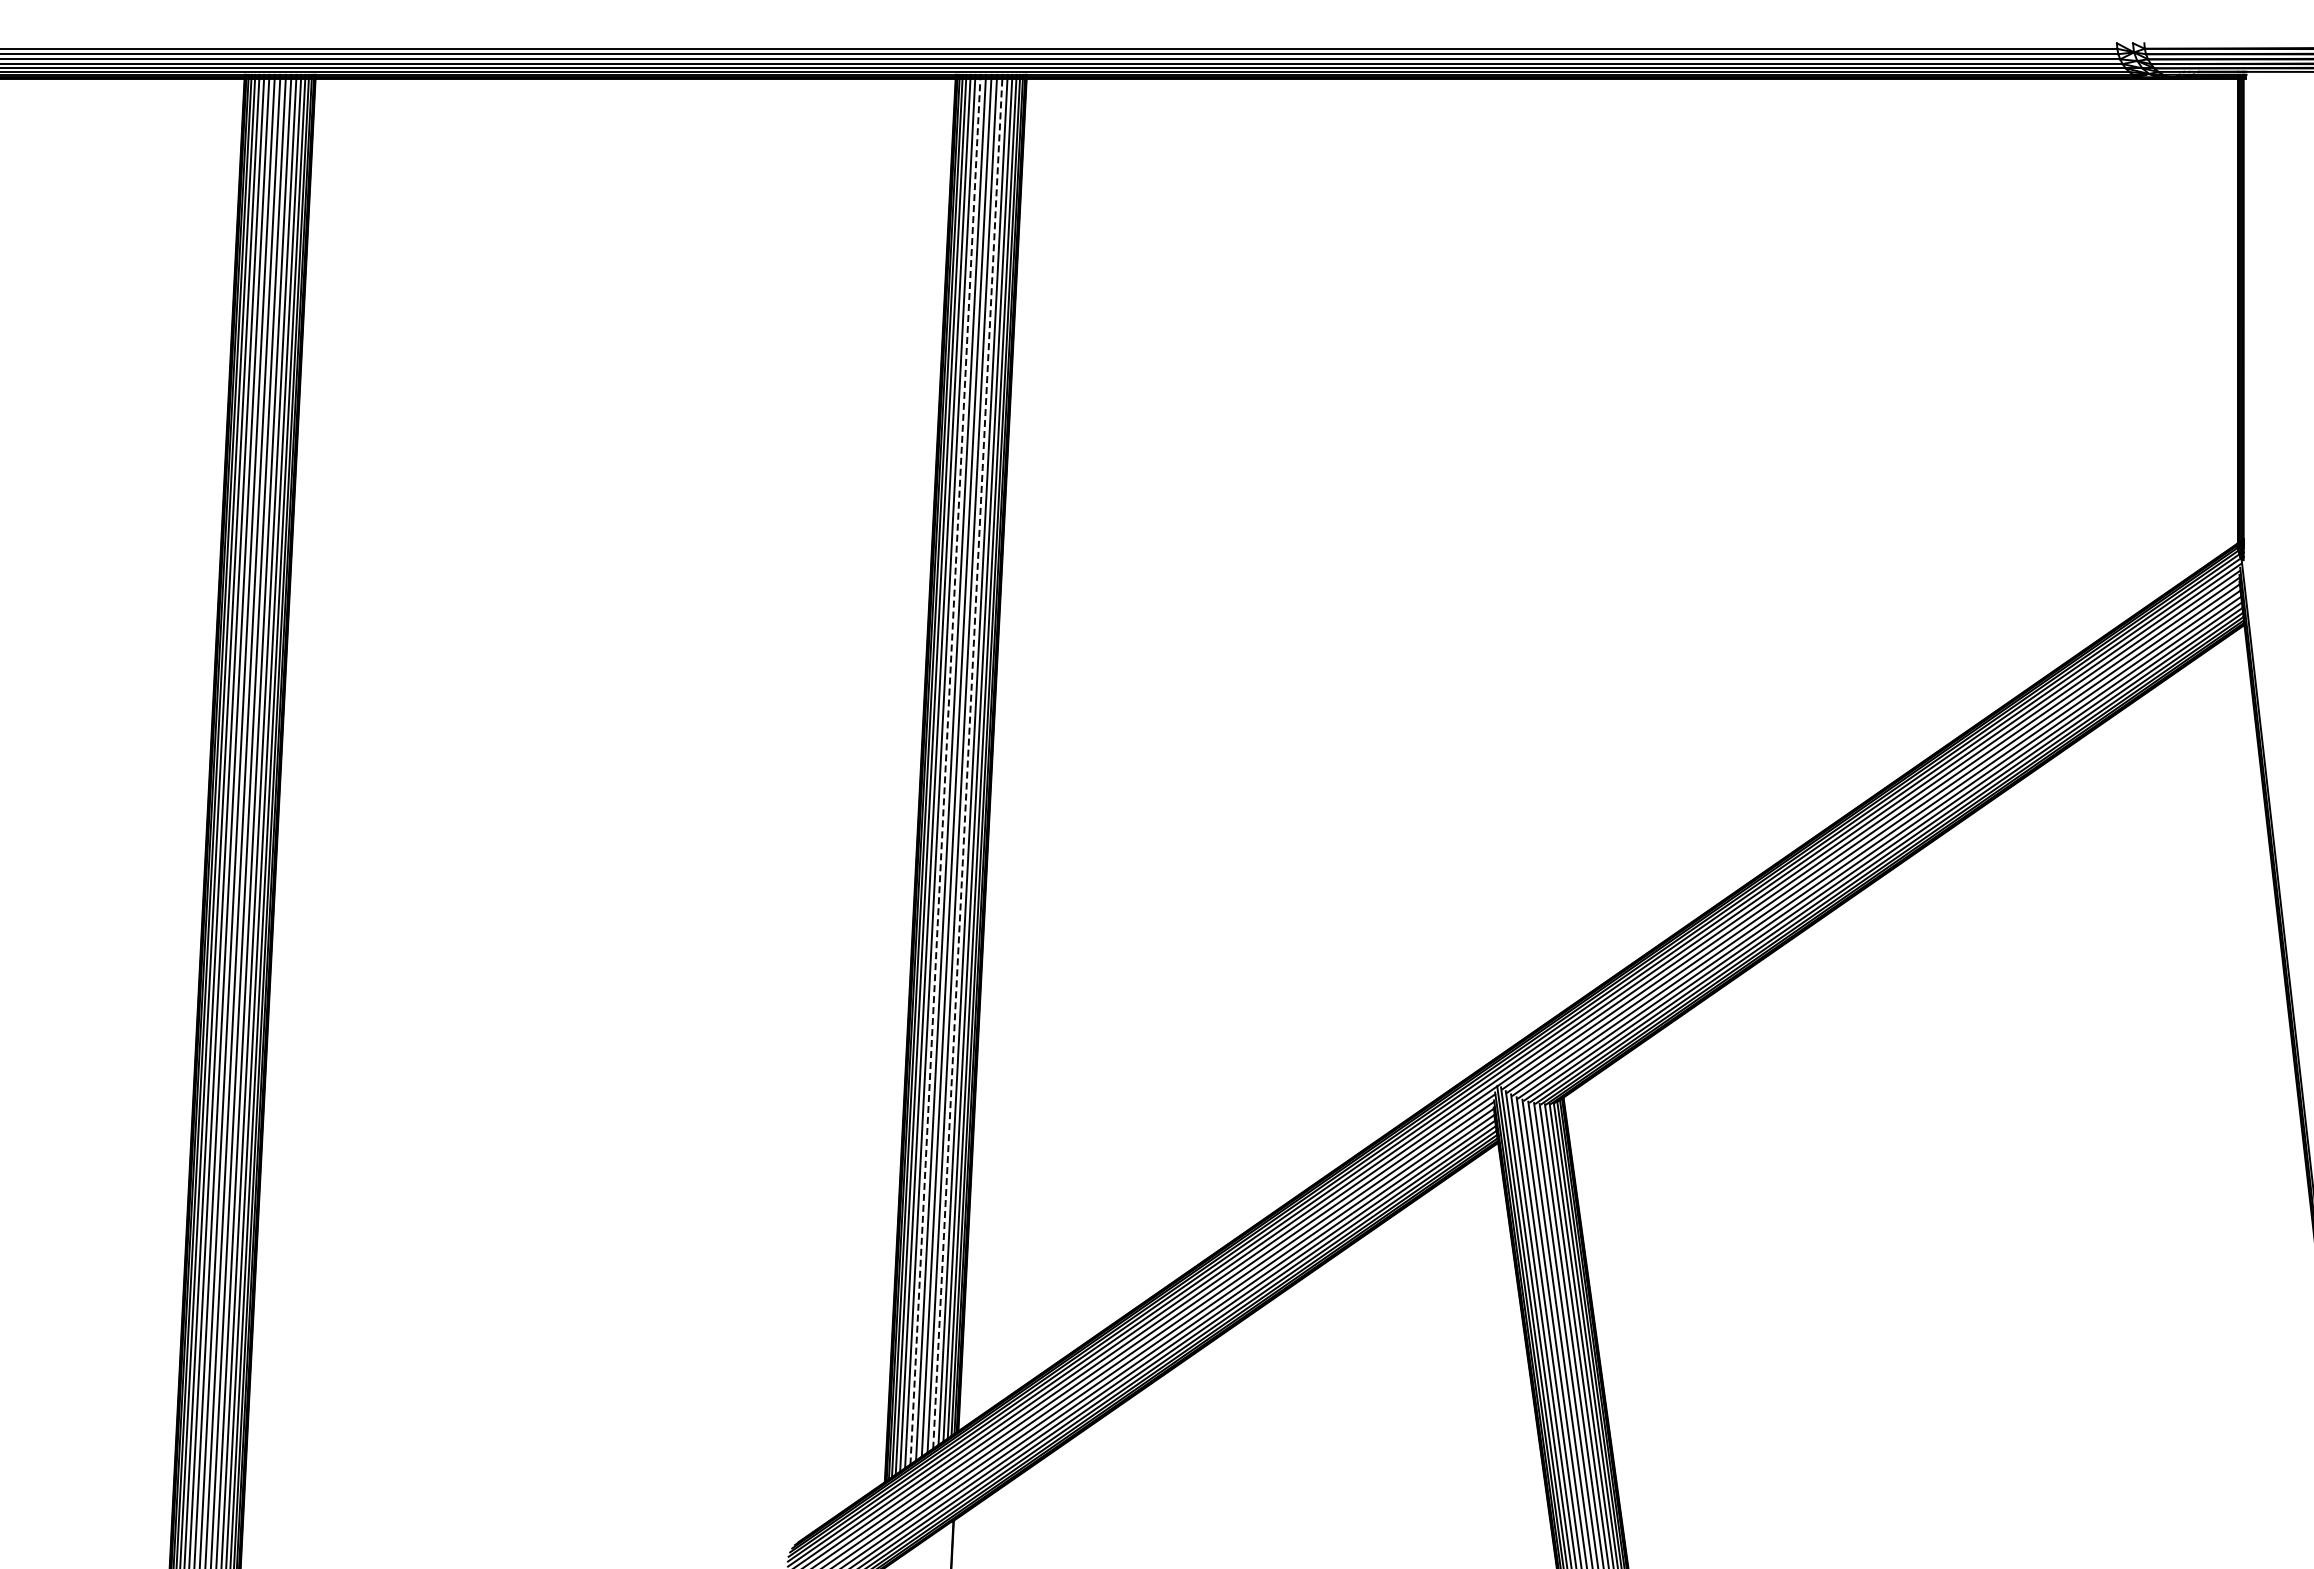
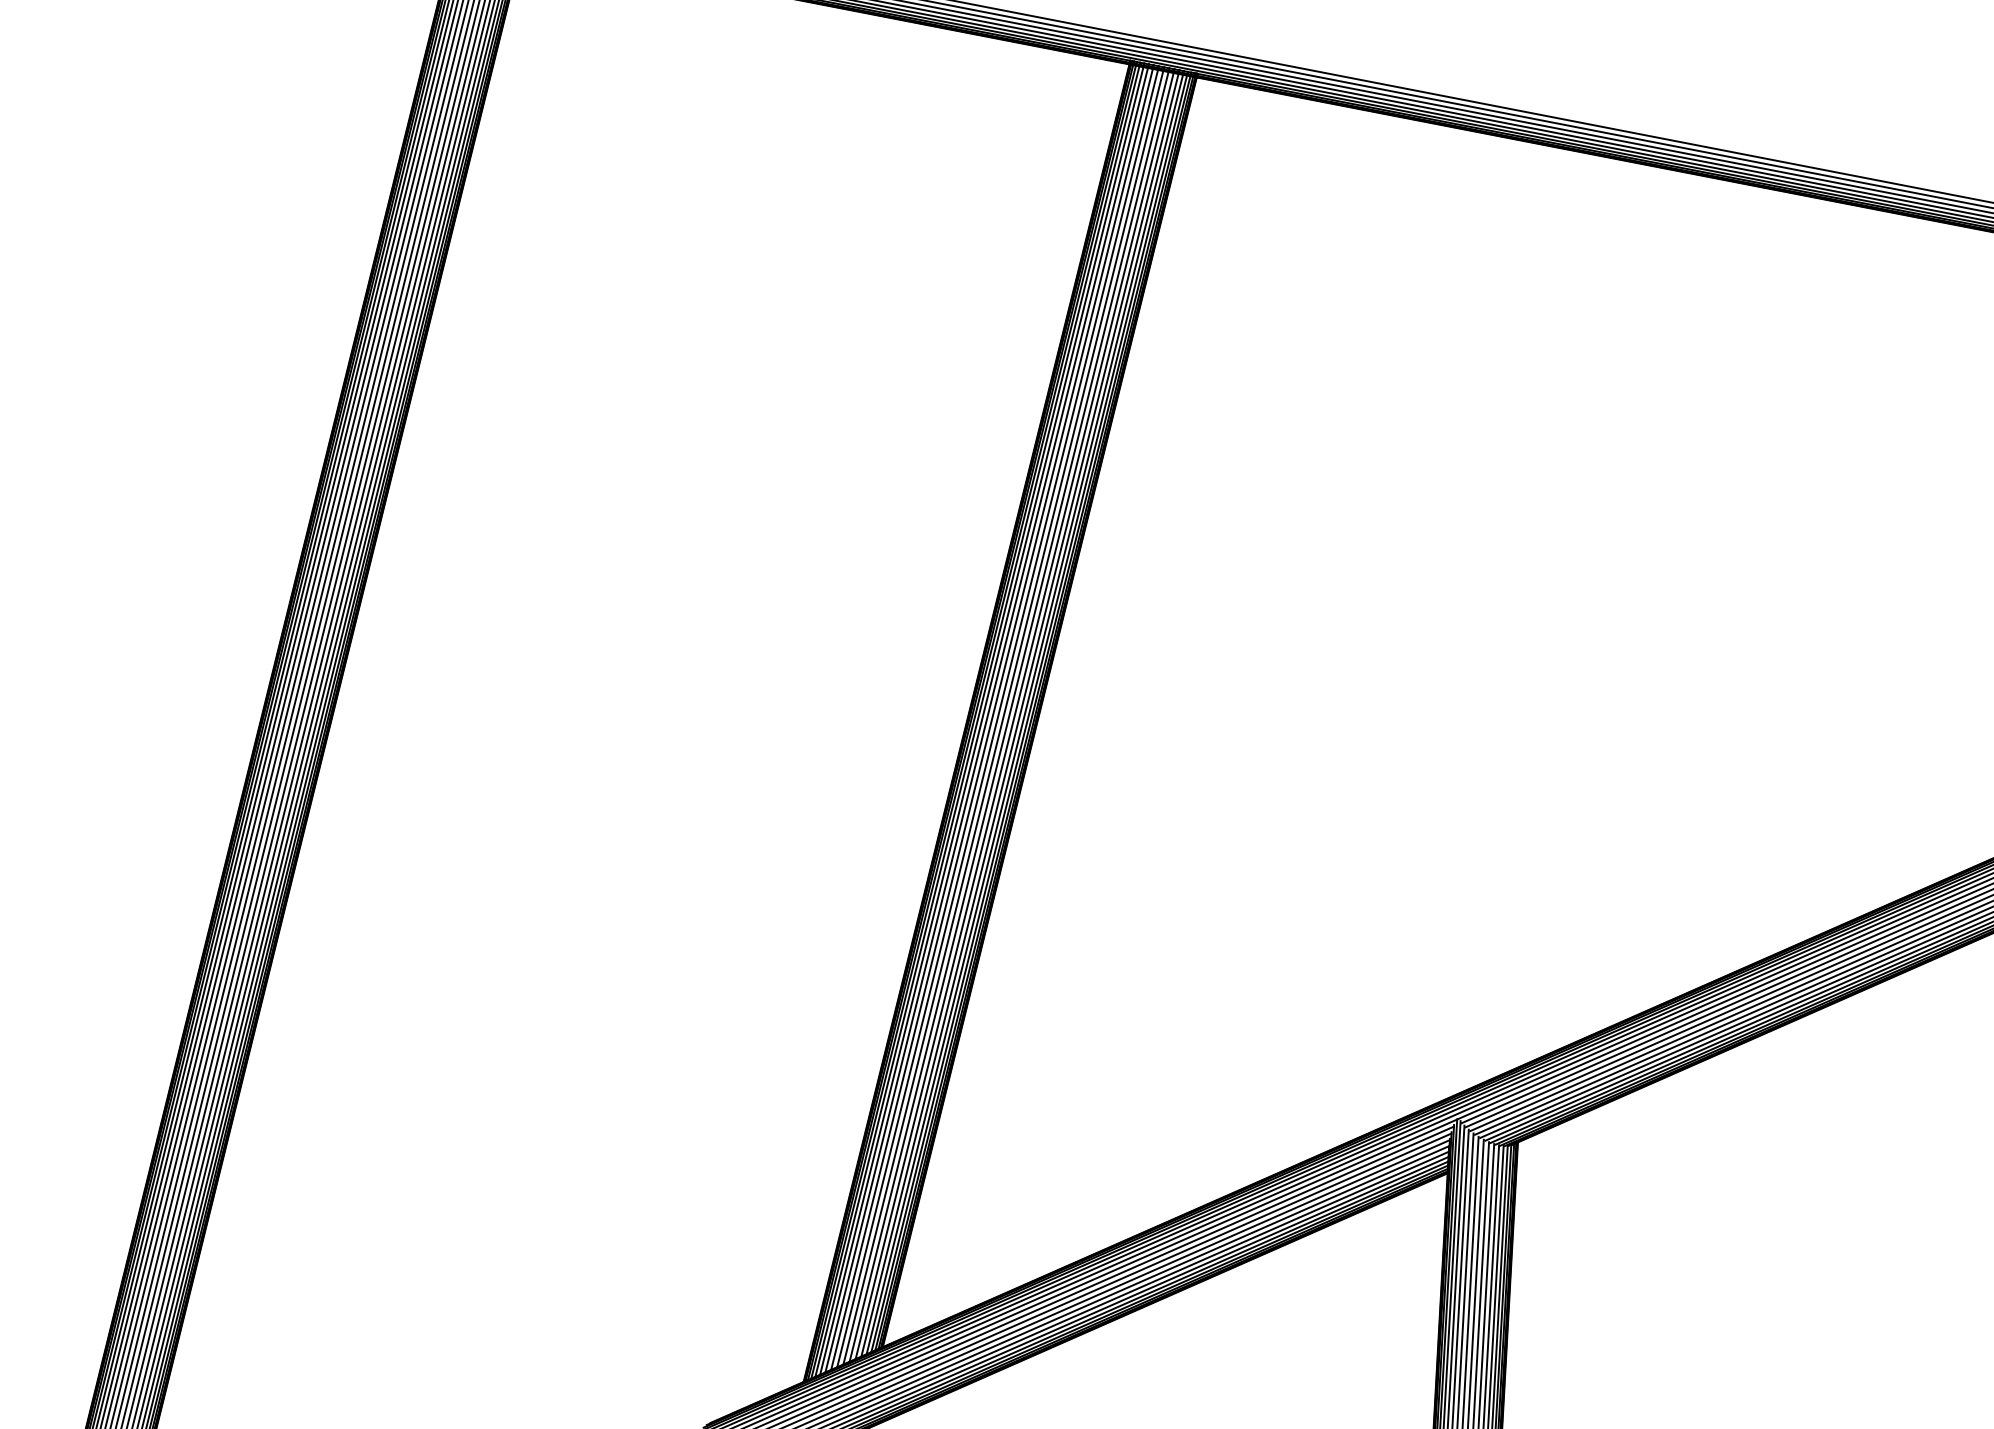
line: (967, 763) -> (1014, 715), dashed -> solid
line: (945, 771) -> (992, 719), dashed -> solid

